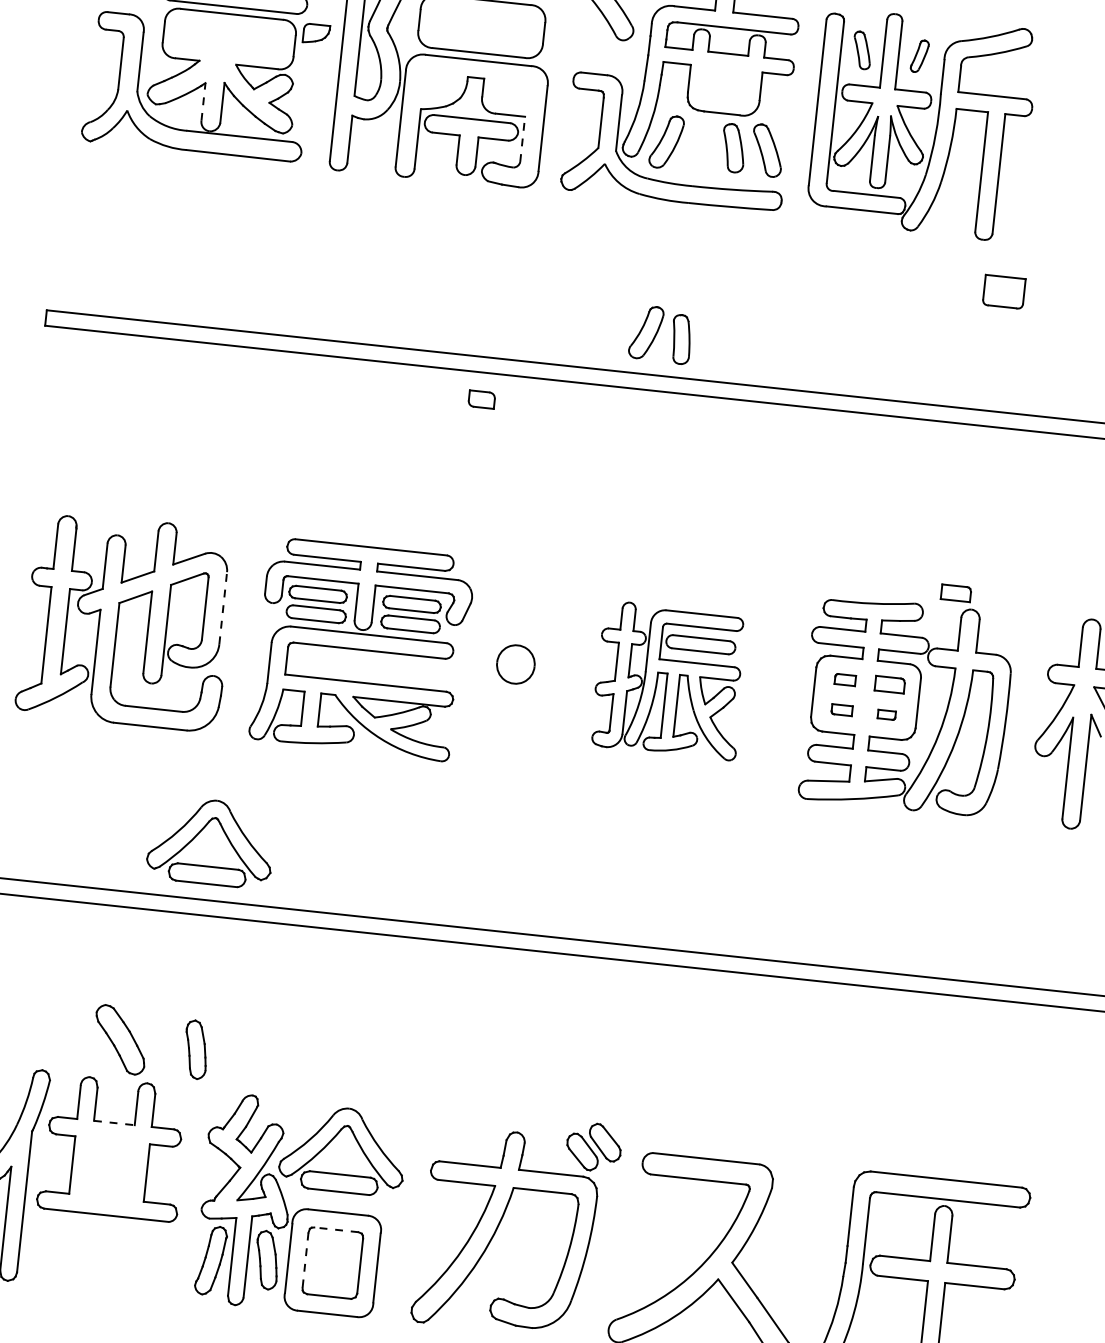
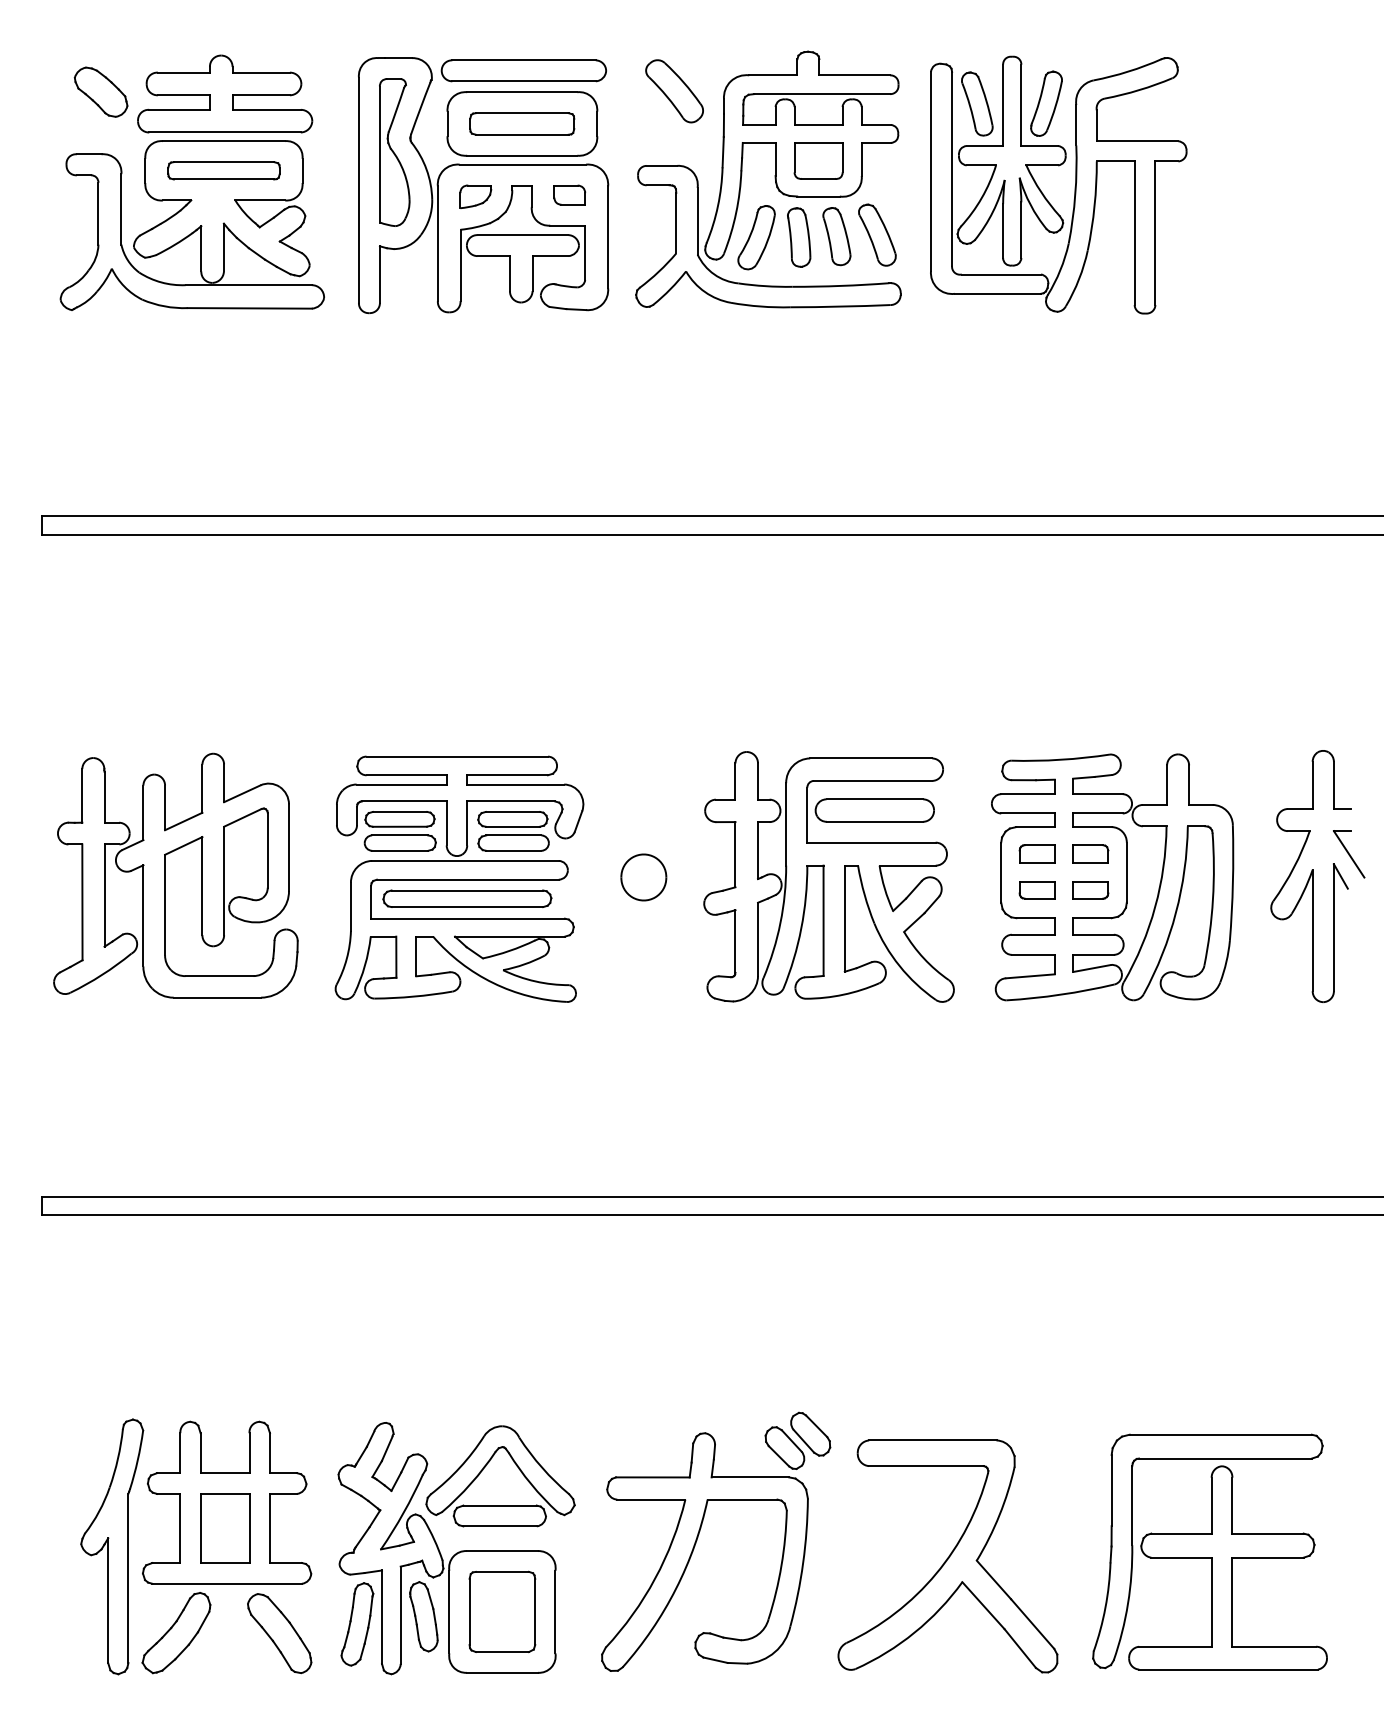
part: (481, 26) -> (522, 123), added
part: (316, 33) -> (475, 196), moved
part: (228, 38) -> (223, 170), added
part: (862, 50) -> (977, 103), size x1.43
part: (919, 56) -> (1046, 103), size x1.67
line: (203, 101) -> (201, 248), dashed -> solid
line: (522, 139) -> (585, 252), dashed -> solid
part: (1004, 291) -> (818, 160), moved
part: (646, 332) -> (756, 466), removed
part: (681, 339) -> (799, 237), moved
part: (481, 399) -> (569, 194), moved
part: (955, 592) -> (1157, 736), removed
line: (223, 608) -> (289, 847), dashed -> solid
part: (367, 666) -> (467, 898), added
part: (844, 679) -> (1036, 853), size x1.43
part: (669, 680) -> (828, 876), size x1.43
part: (841, 710) -> (1036, 890), size x1.43
part: (886, 715) -> (1090, 890), size x1.67
part: (200, 832) -> (290, 1117), removed
part: (120, 1039) -> (279, 1633), moved
part: (195, 1049) -> (312, 1375), removed
line: (114, 1123) -> (225, 1473), dashed -> solid
part: (109, 1169) -> (225, 1528), added
line: (336, 1229) -> (502, 1571), dashed -> solid
part: (59, 1252) -> (176, 1633), added
line: (305, 1260) -> (469, 1612), dashed -> solid

